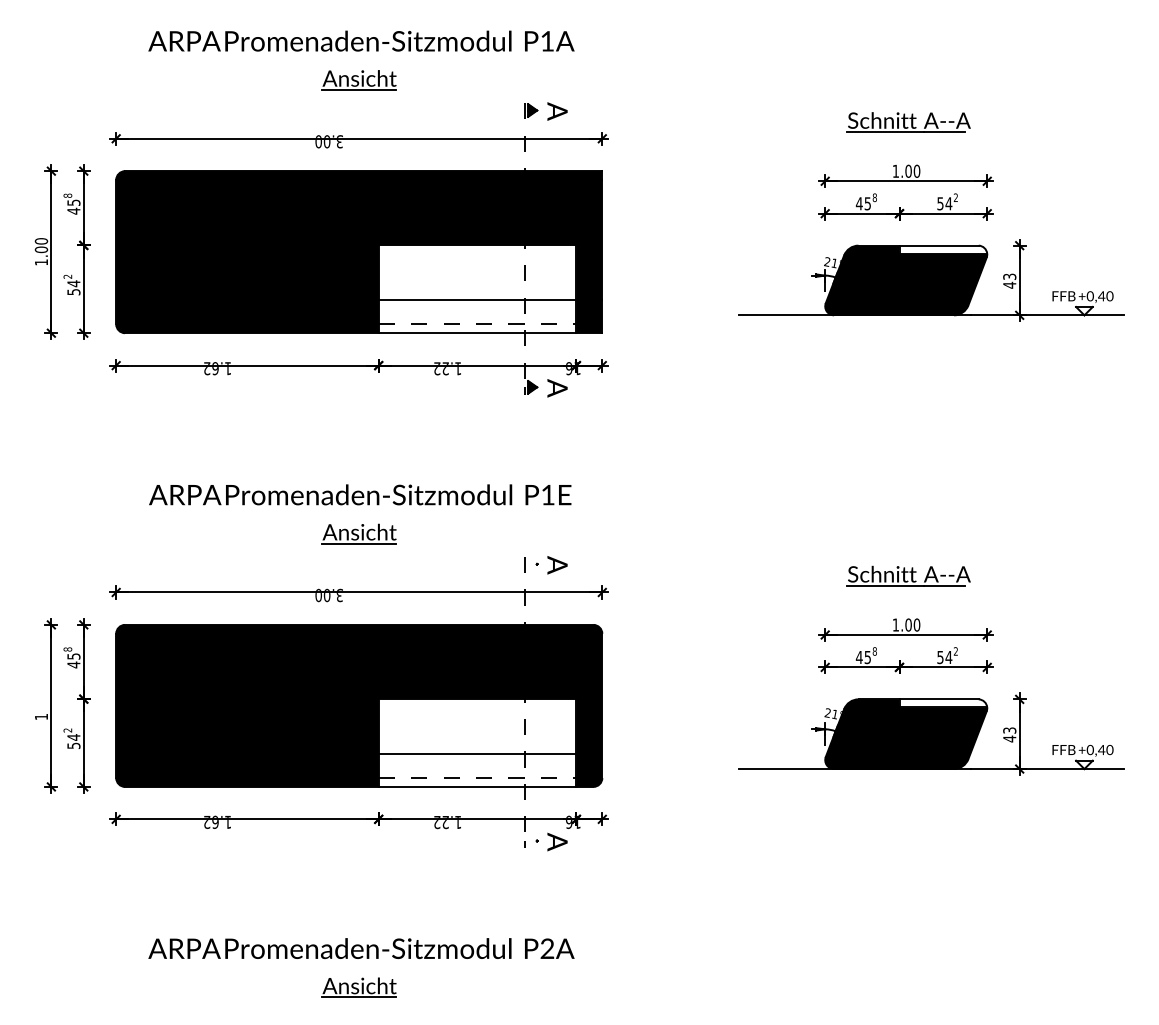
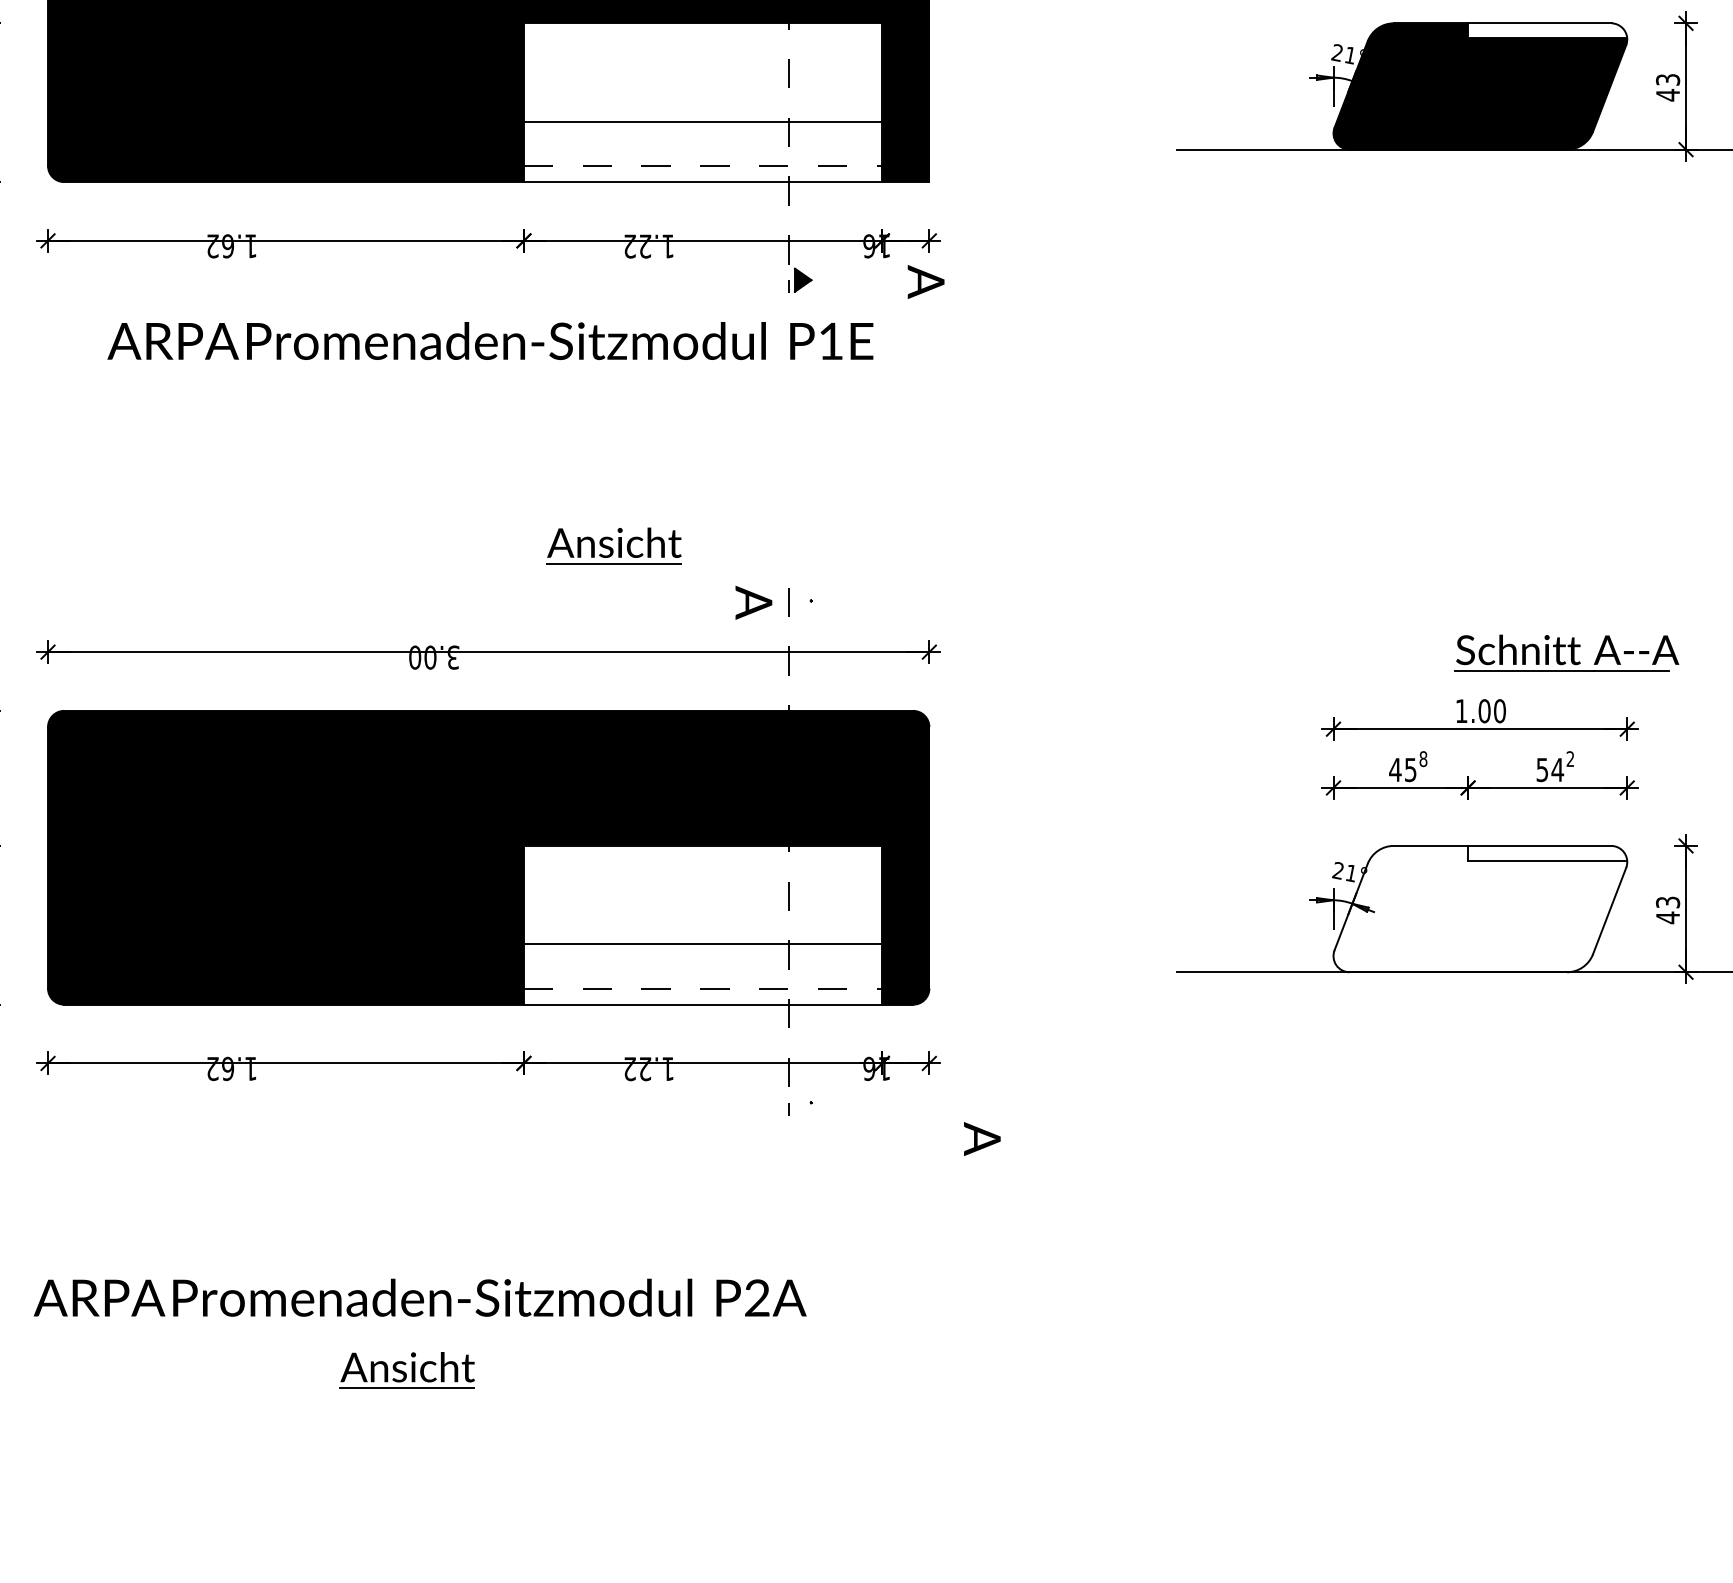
text: (557, 388) -> (926, 282), moved
text: (360, 494) -> (490, 340), moved
part: (358, 533) -> (612, 545), moved
text: (557, 565) -> (753, 603), moved
part: (908, 575) -> (1566, 652), moved
fill: (906, 734) -> (1480, 909), removed
text: (557, 841) -> (982, 1138), moved
text: (361, 948) -> (420, 1297), moved
part: (358, 987) -> (405, 1370), moved

